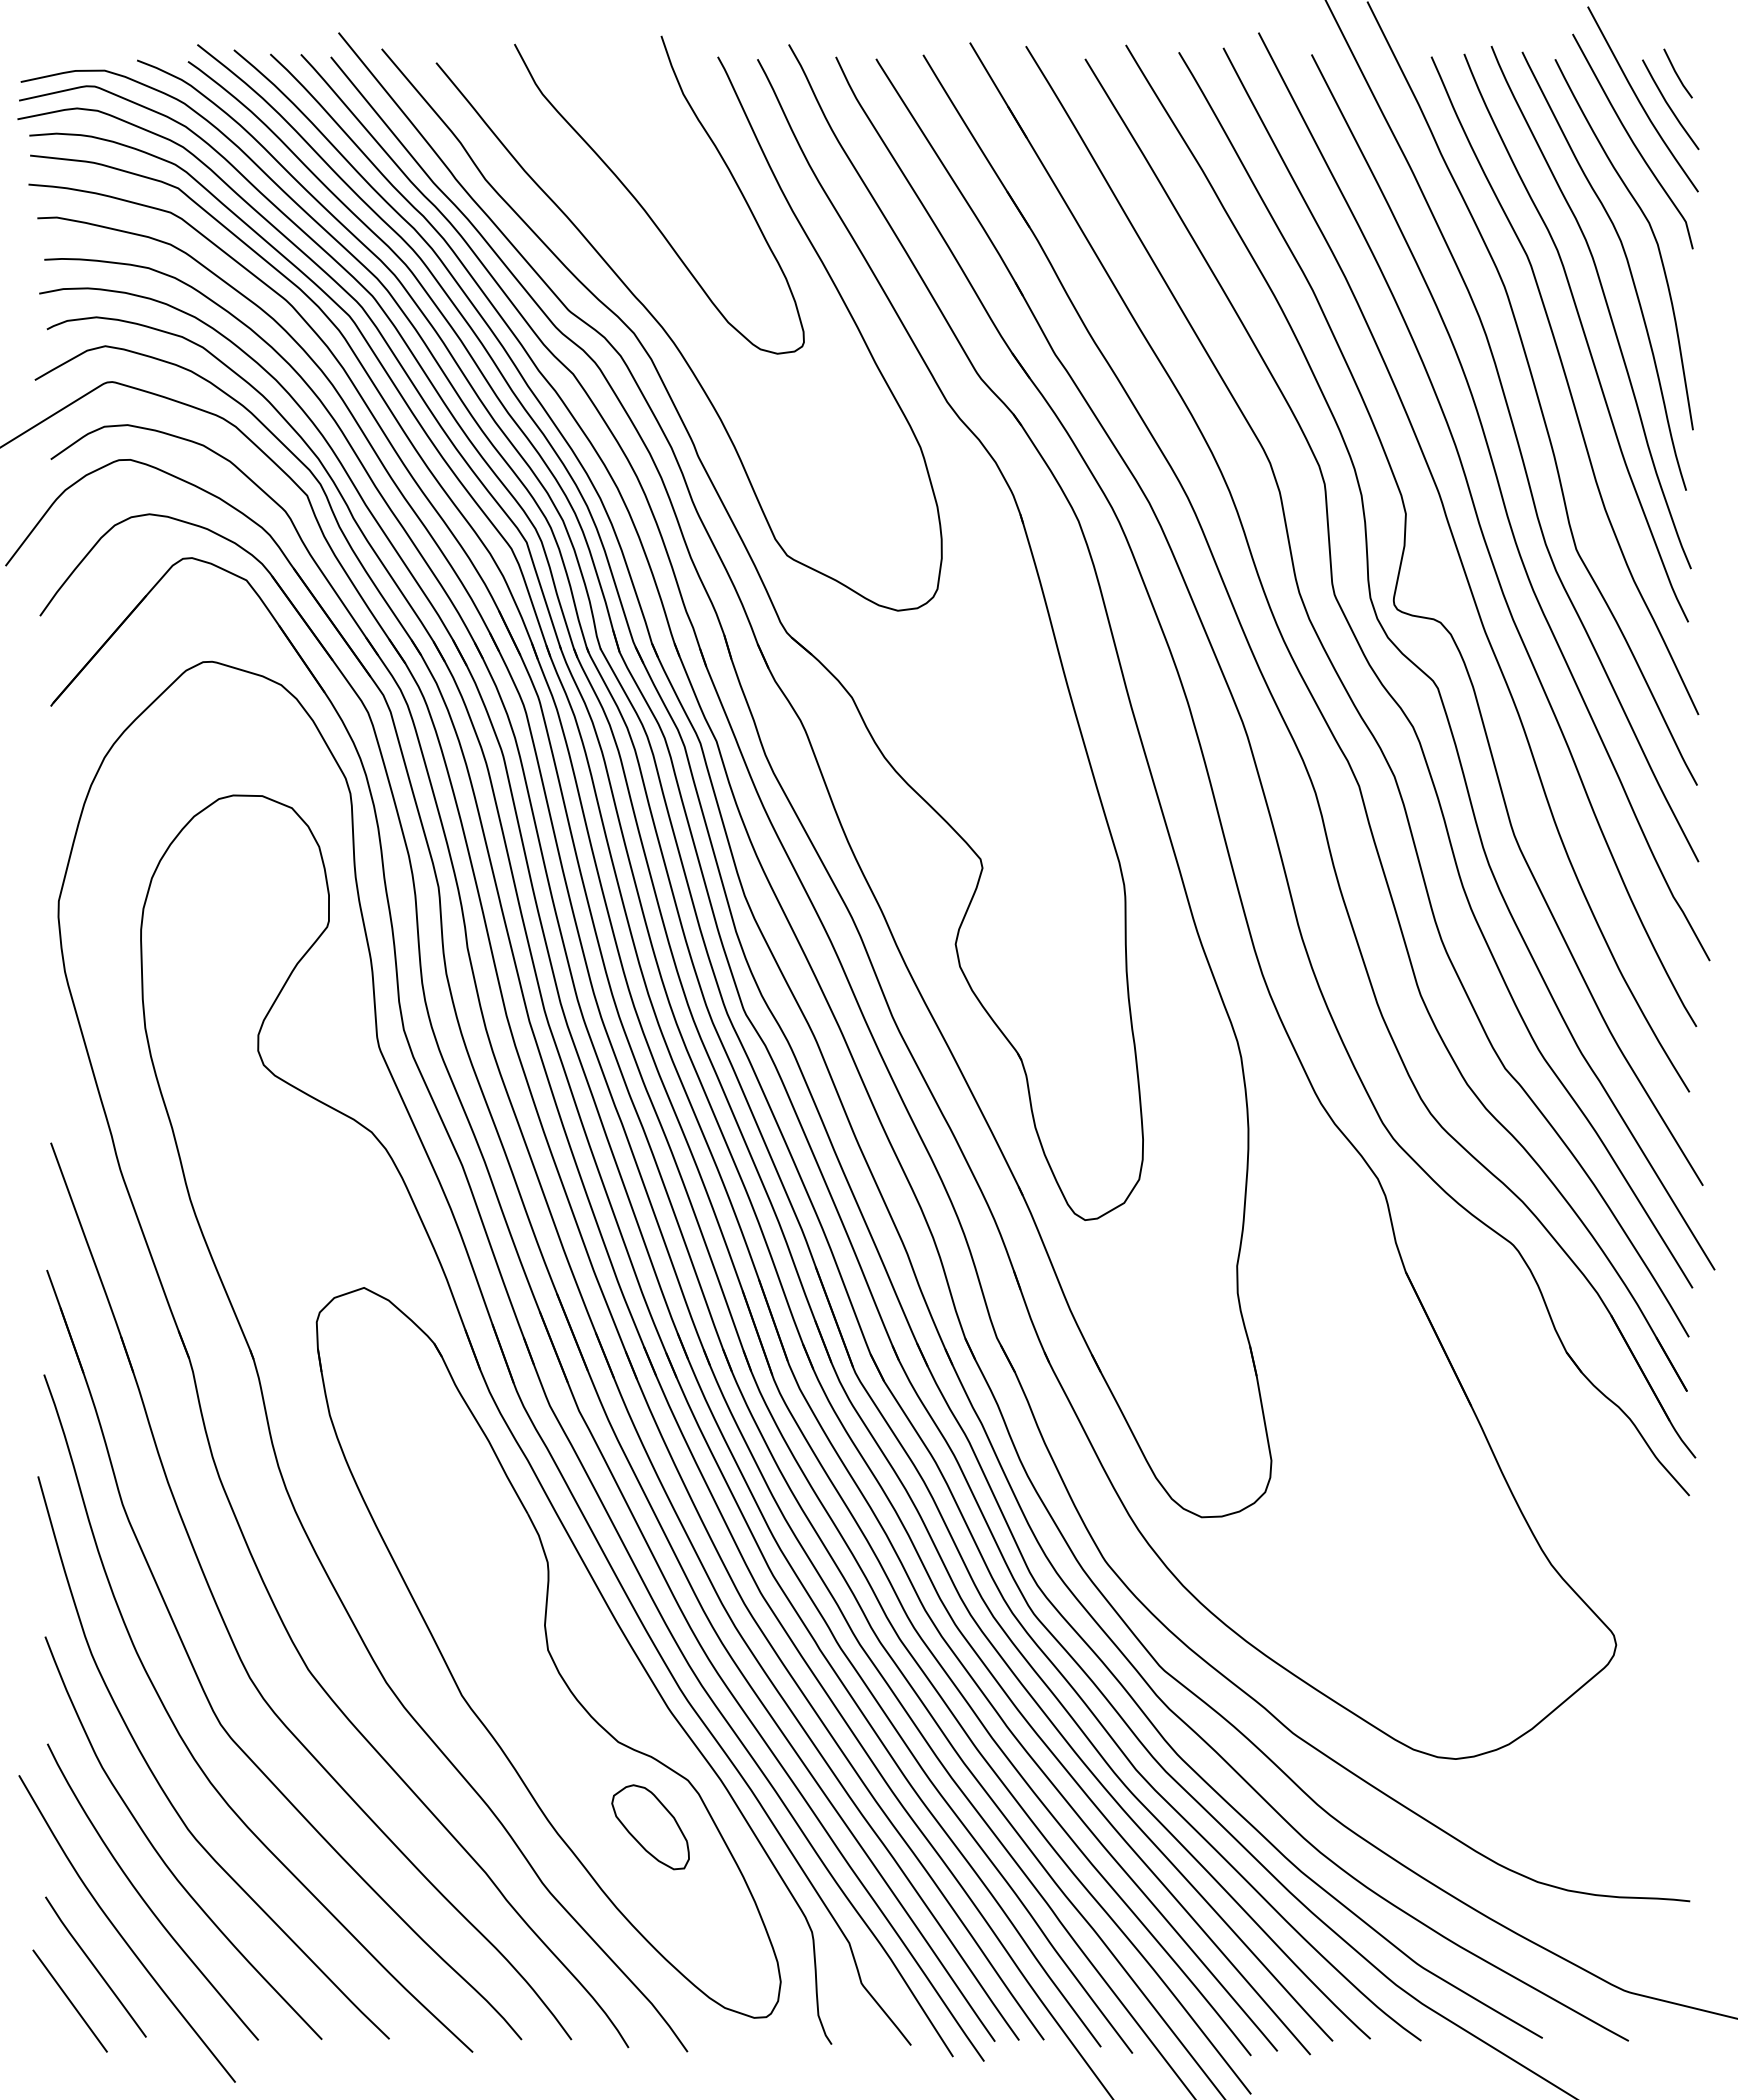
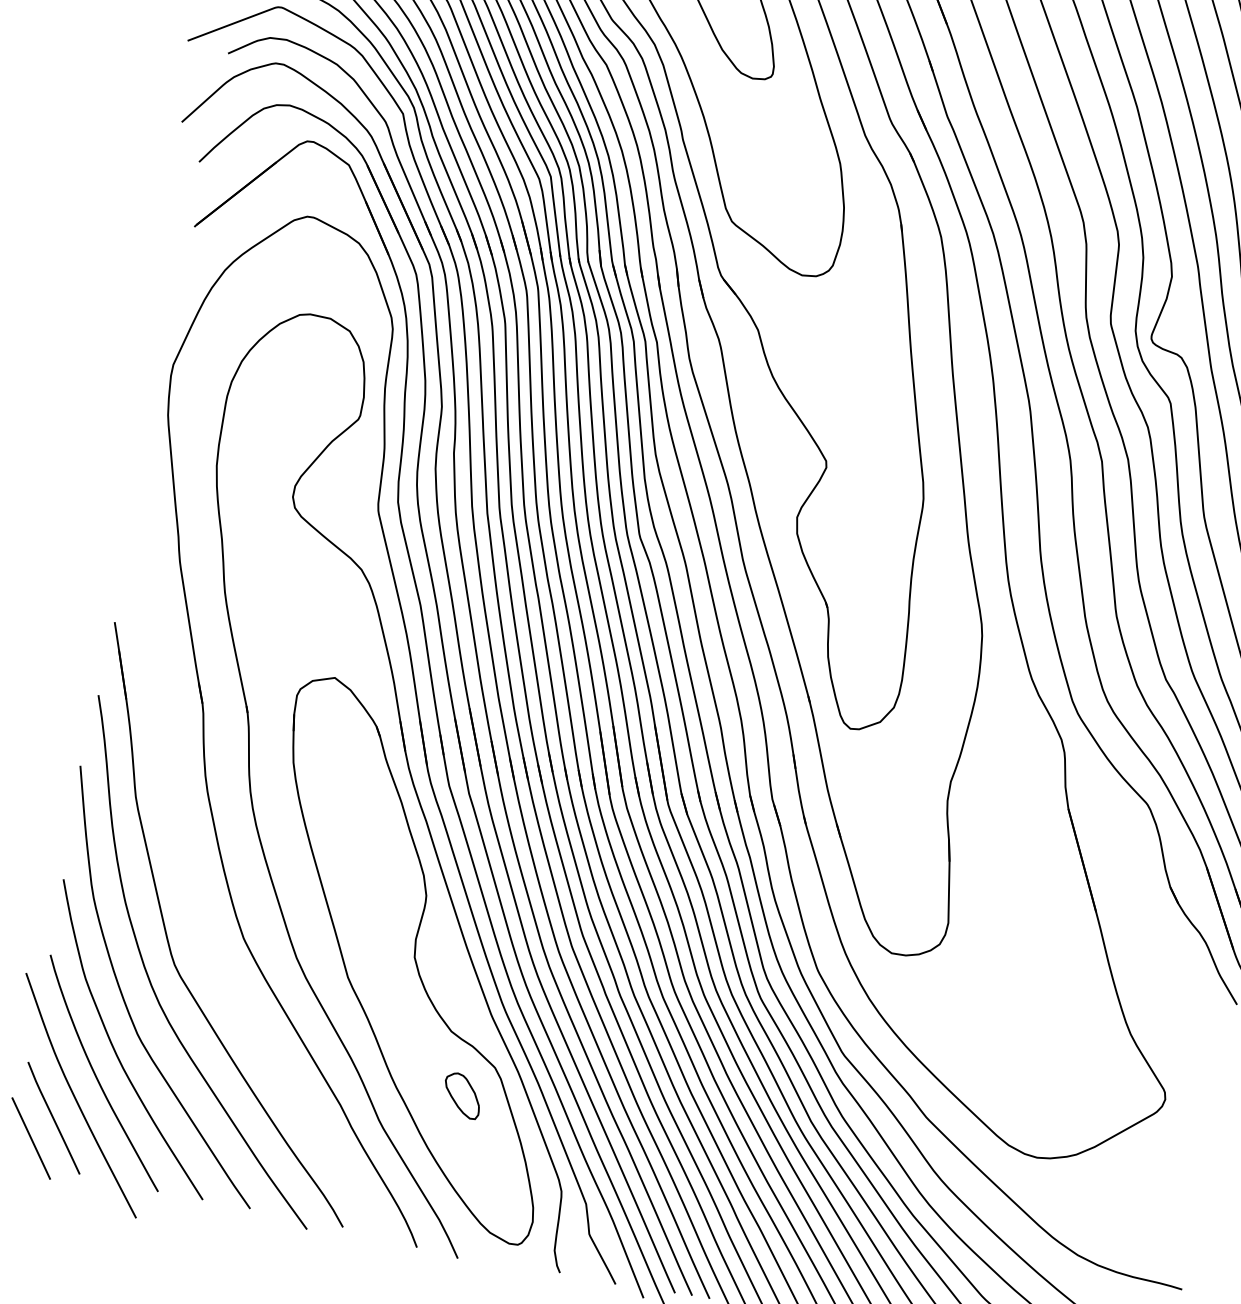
part: (226, 1624) -> (192, 895), removed
part: (650, 1827) -> (462, 1095), size x0.7

